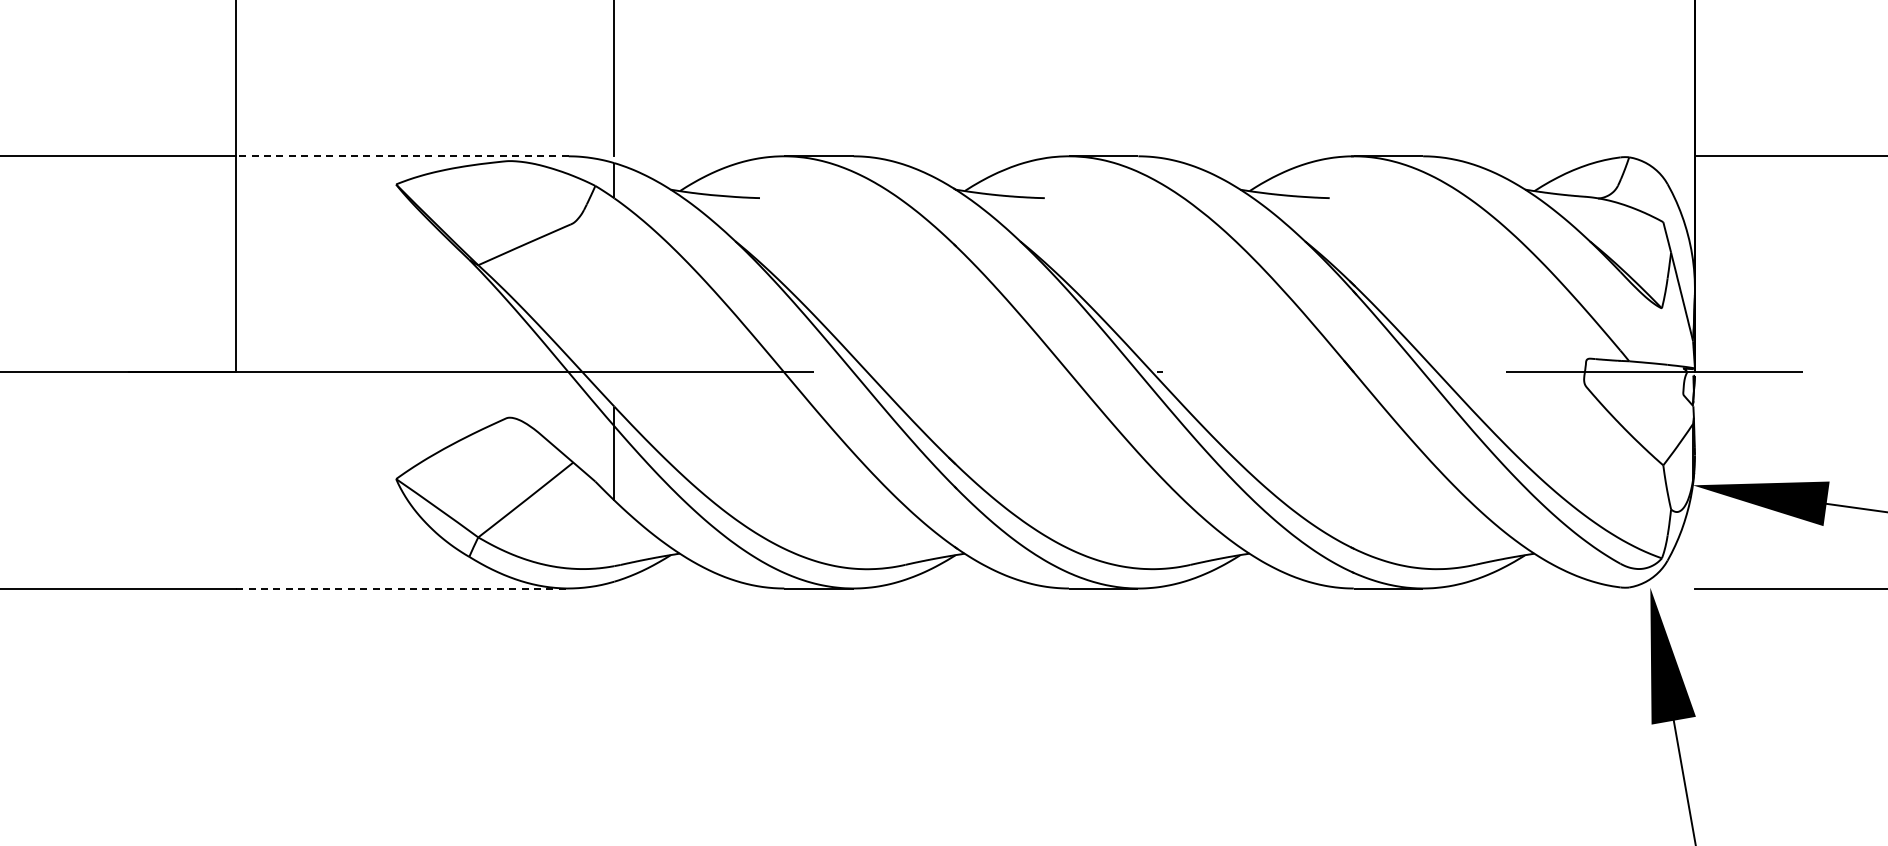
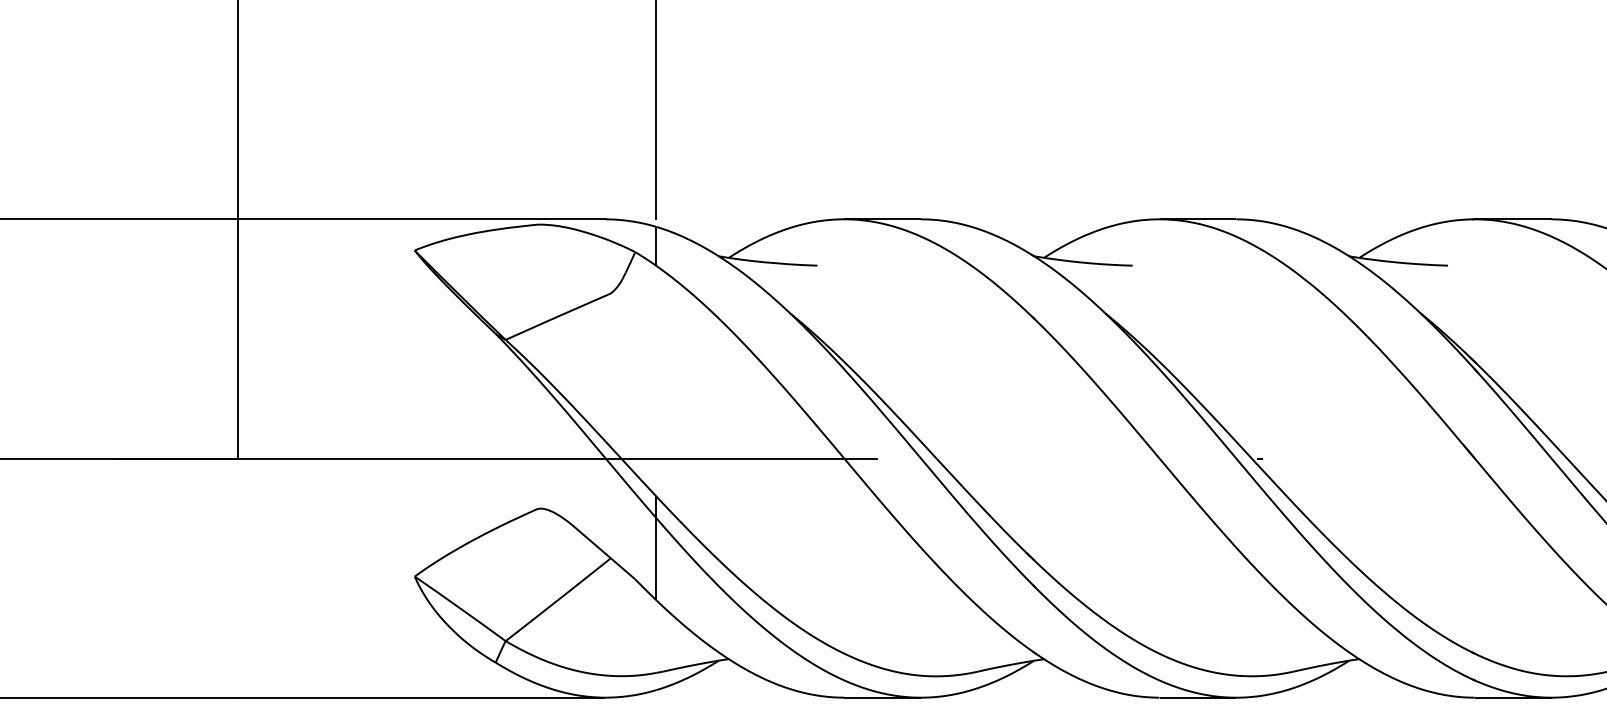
line: (402, 156) -> (421, 219), dashed -> solid
line: (402, 588) -> (421, 697), dashed -> solid

